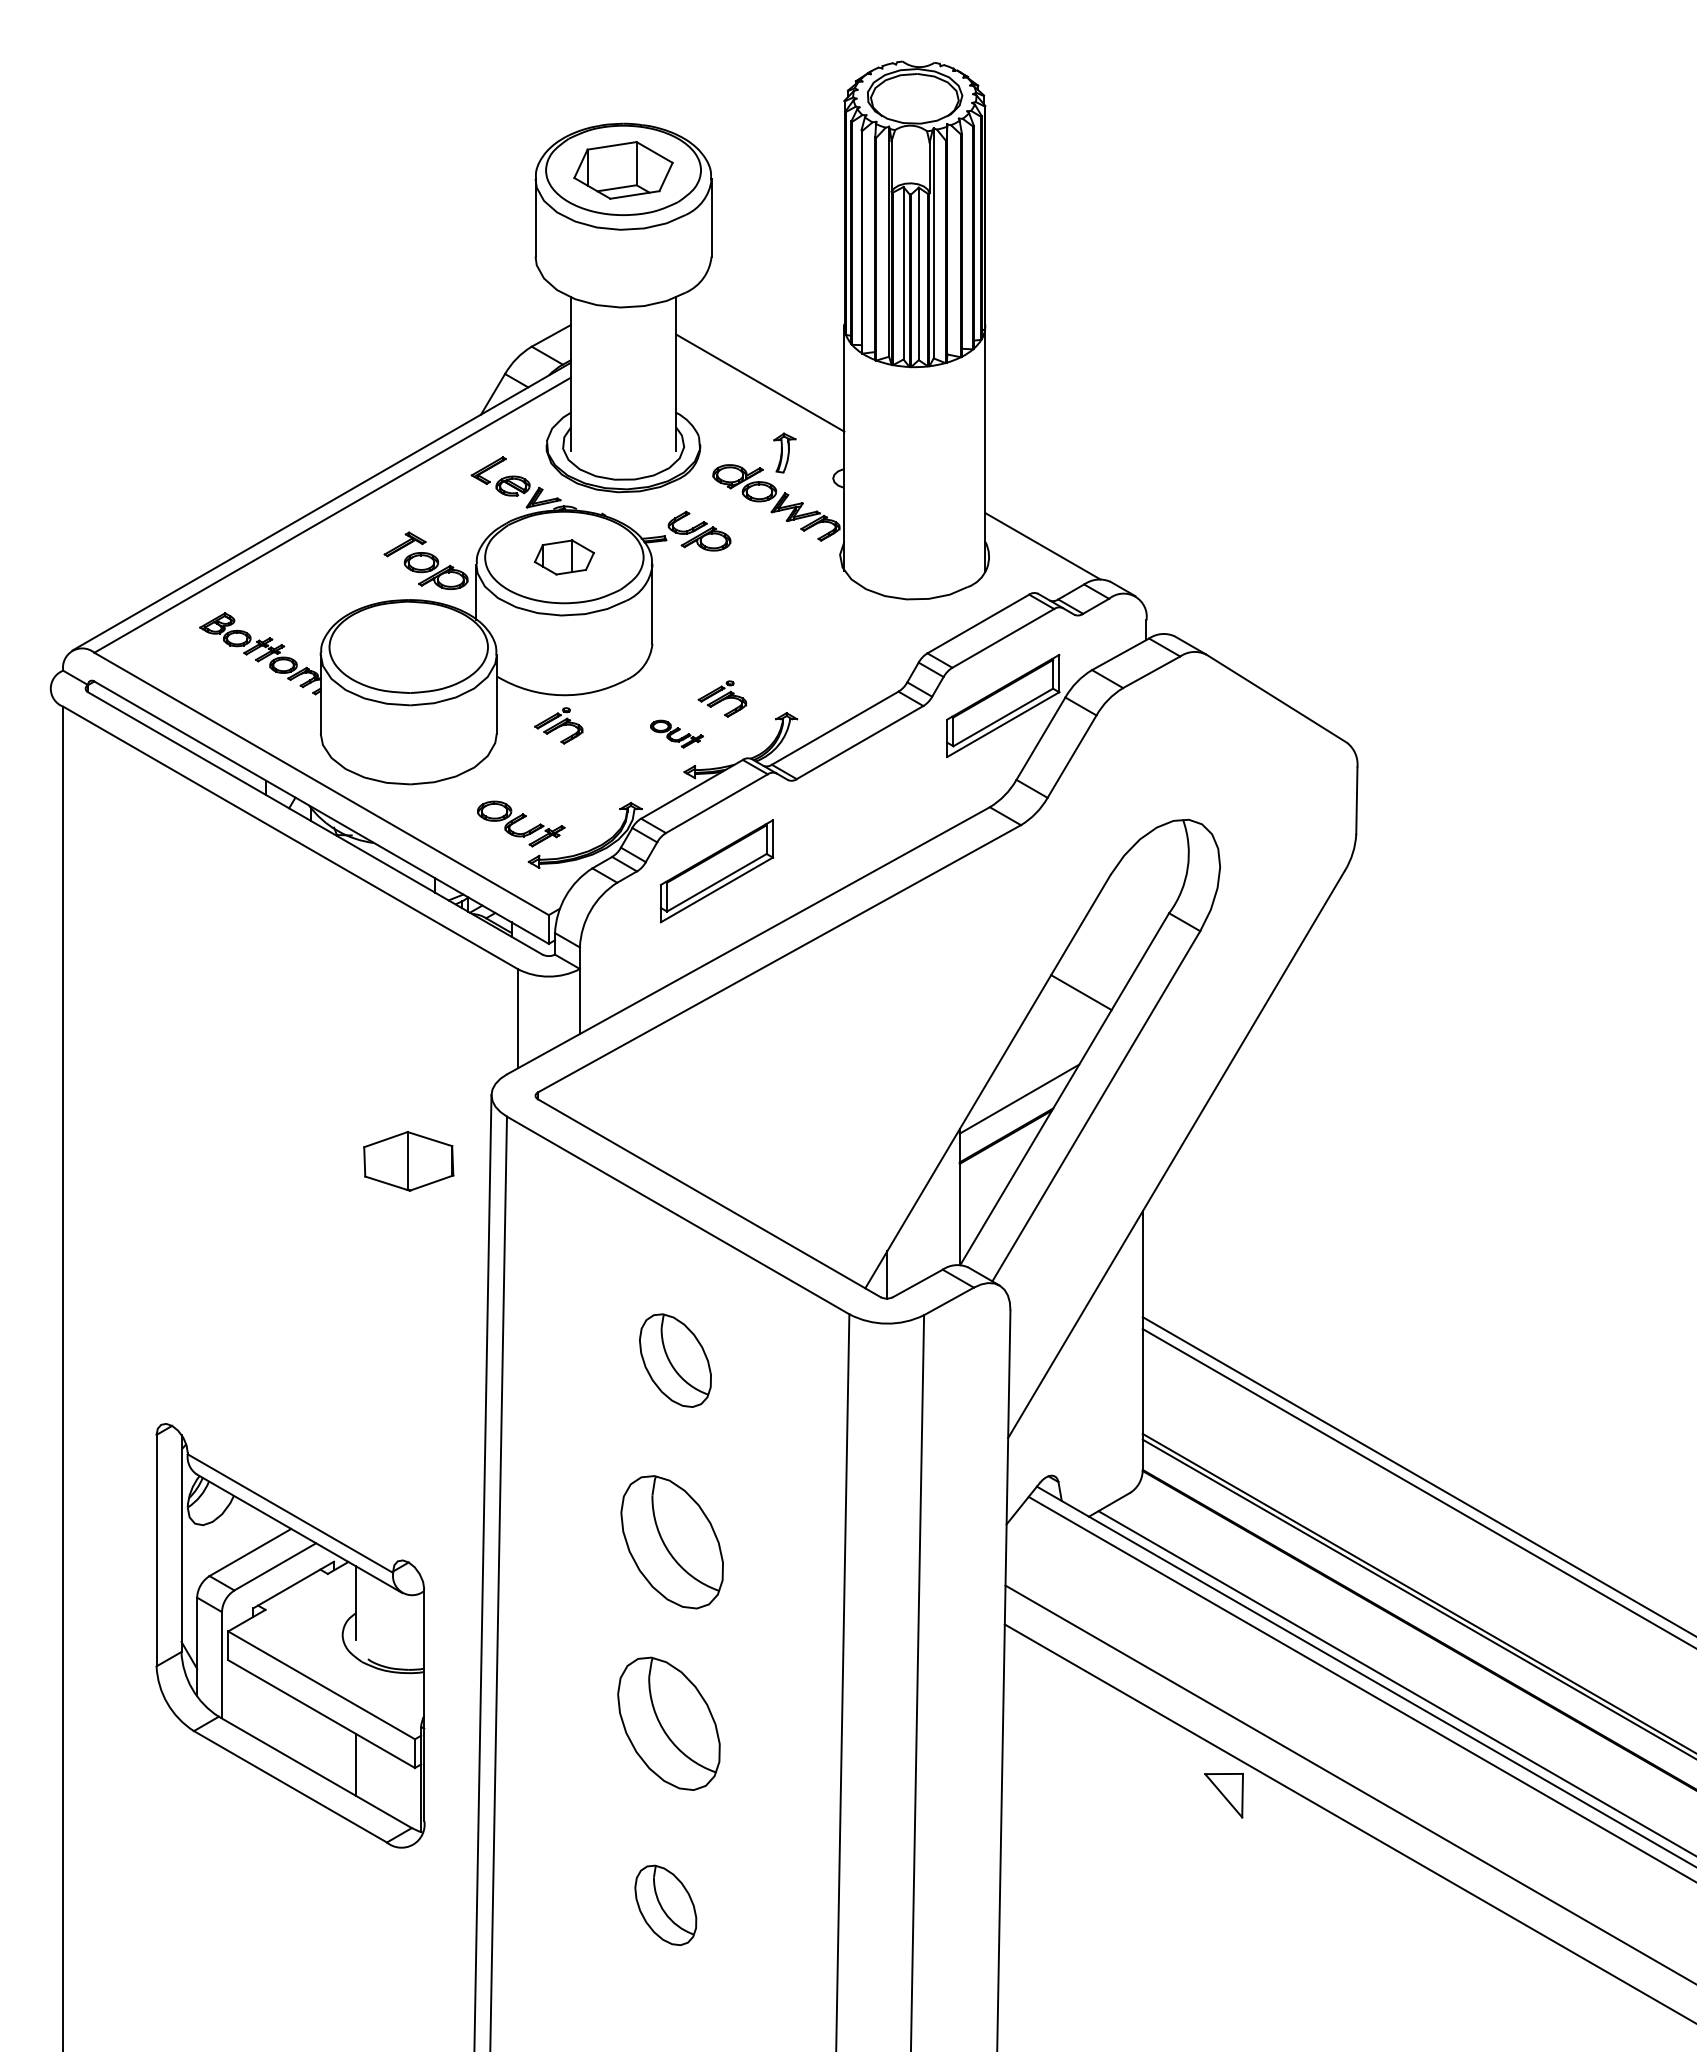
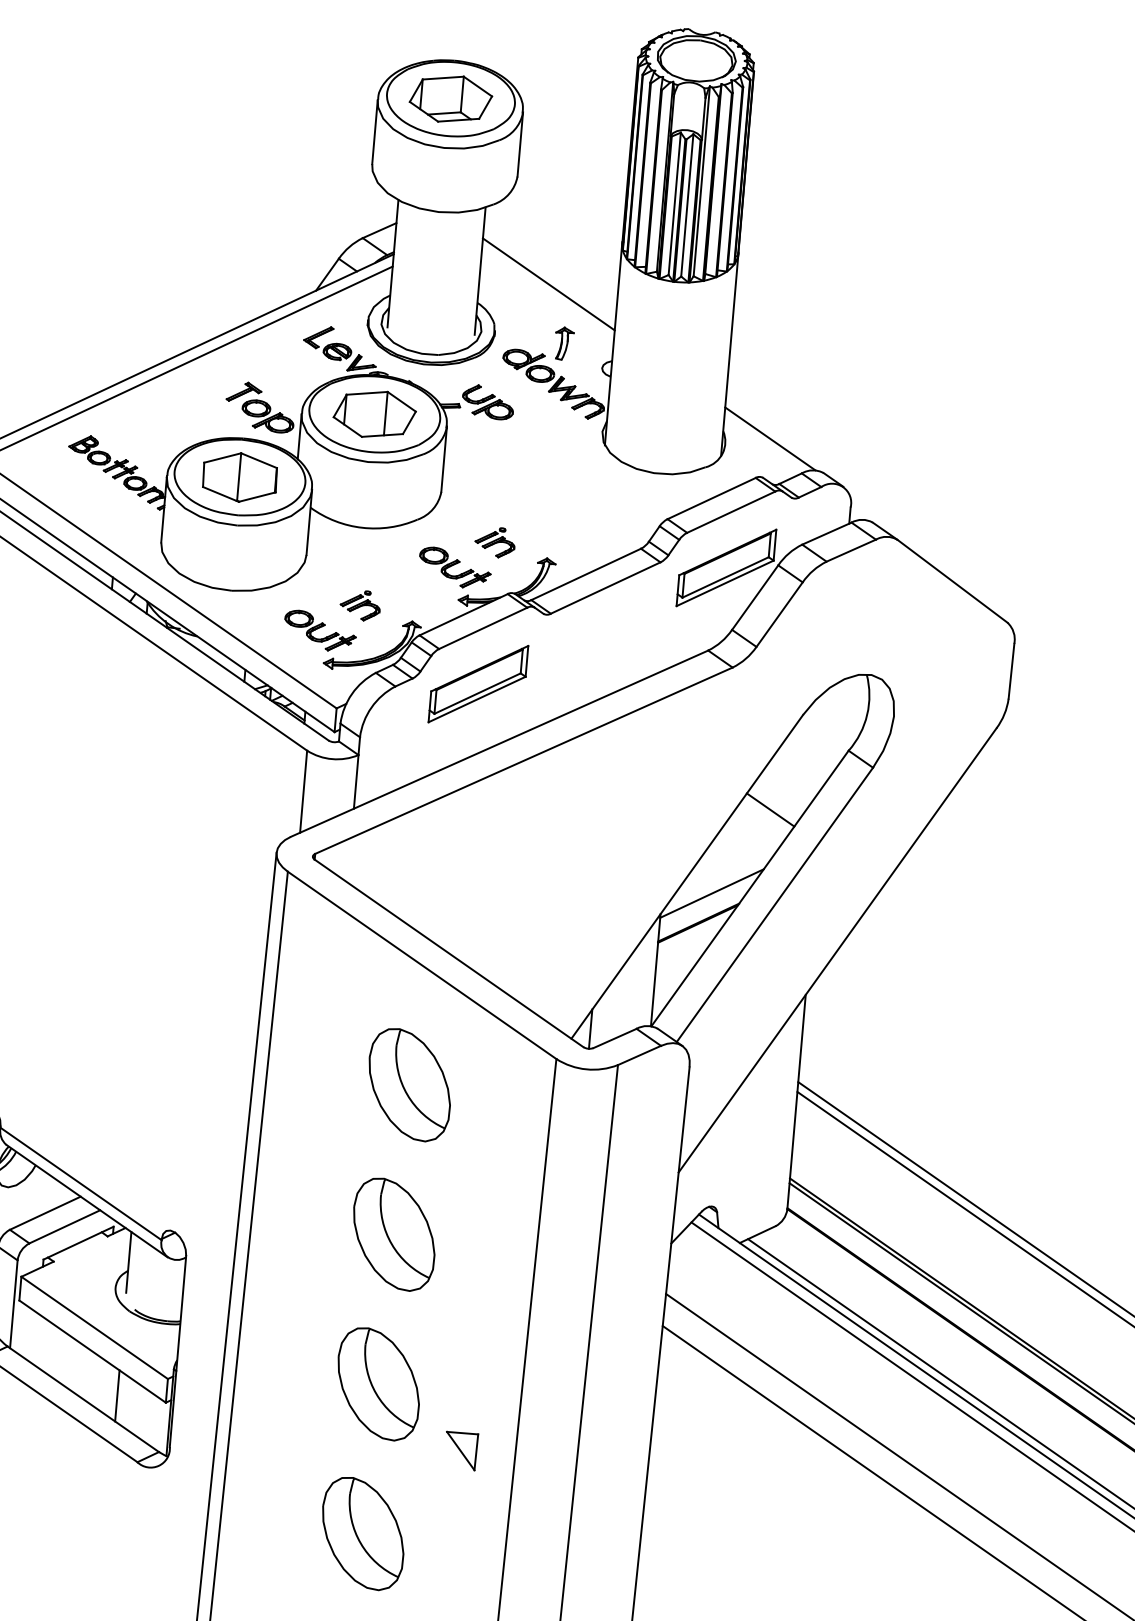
part: (564, 557) -> (374, 414), size x1.67
part: (558, 725) -> (360, 605), moved
part: (676, 733) -> (454, 567), size x1.67
part: (408, 1161) -> (239, 477), moved
part: (675, 1360) -> (409, 1084), size x1.43
part: (1223, 1795) -> (460, 1450), moved
part: (665, 1905) -> (362, 1533), size x1.67

